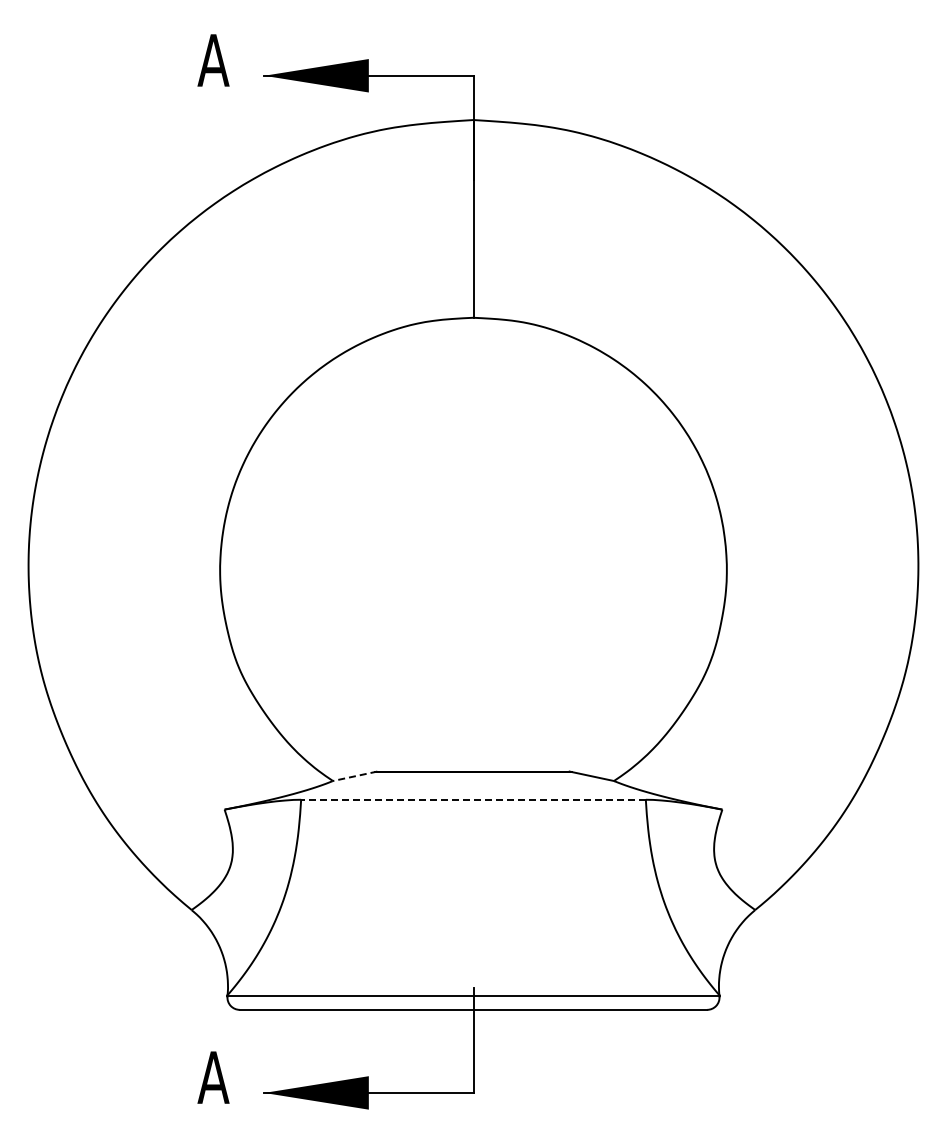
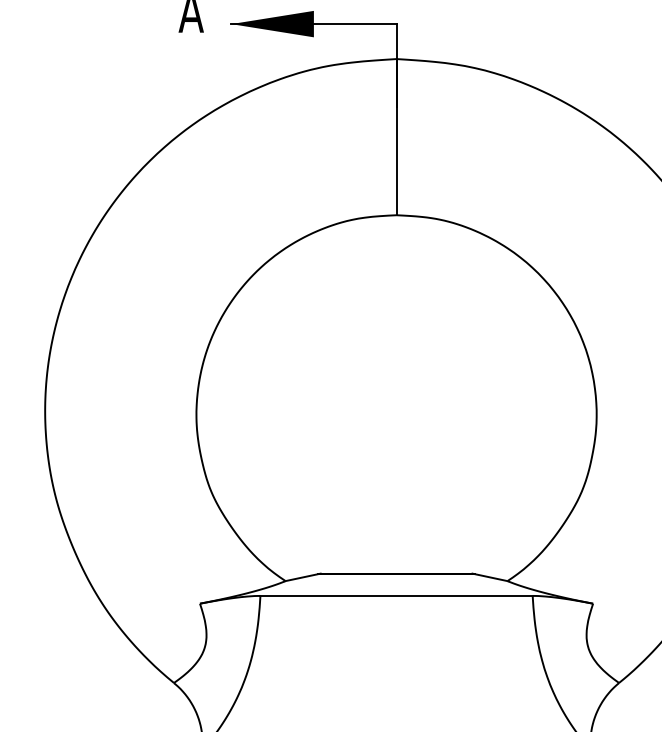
line: (354, 776) -> (302, 577), dashed -> solid
line: (472, 799) -> (395, 595), dashed -> solid

